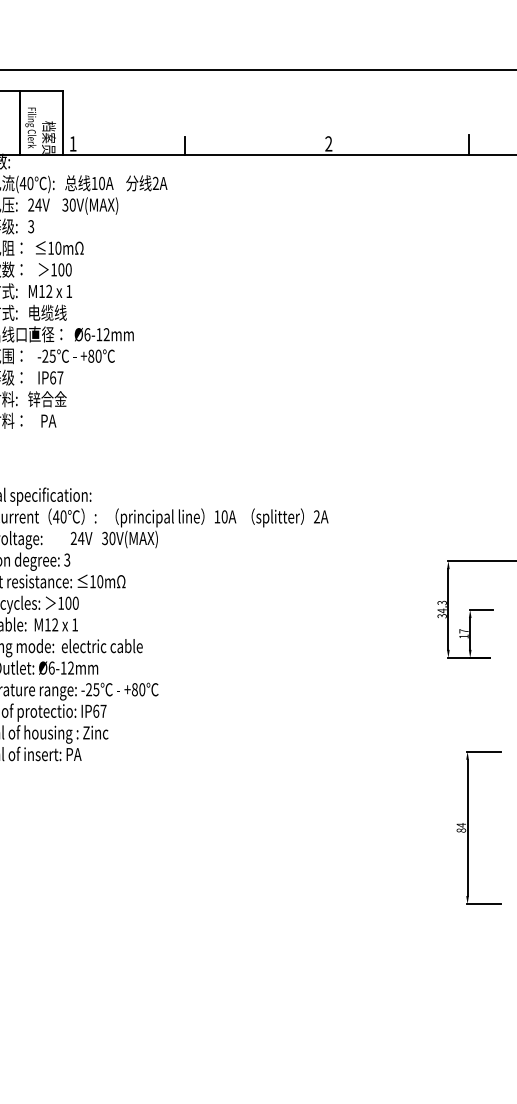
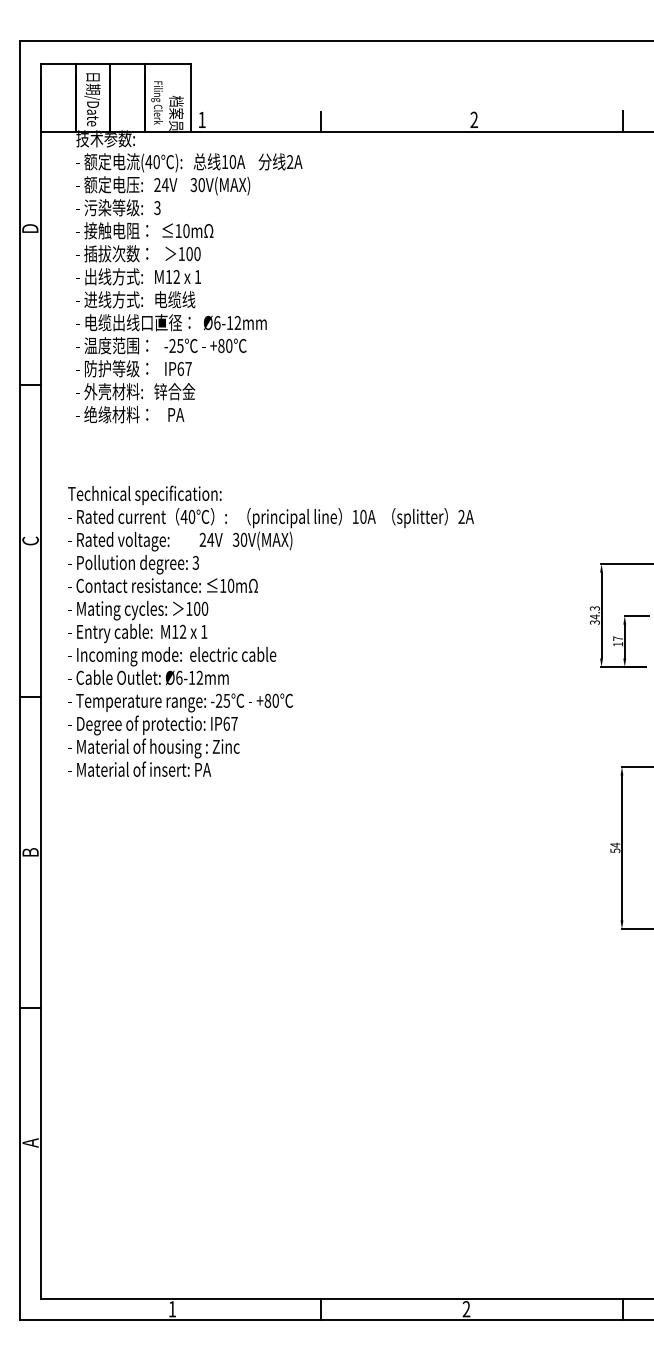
text: (460, 830) -> (614, 850), 84 -> 54

